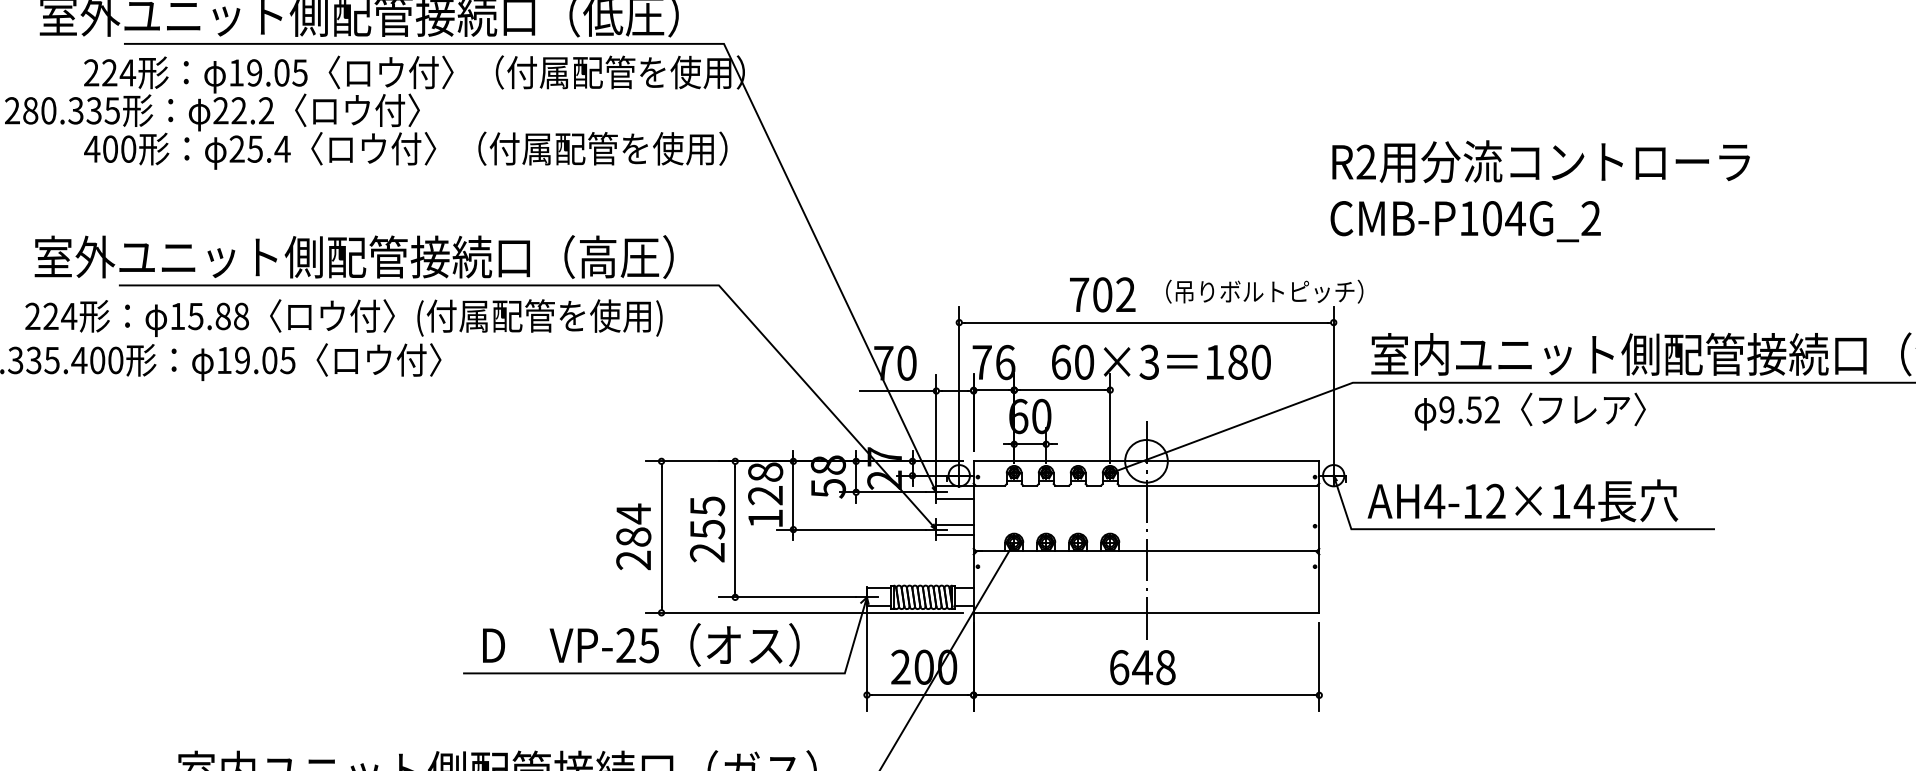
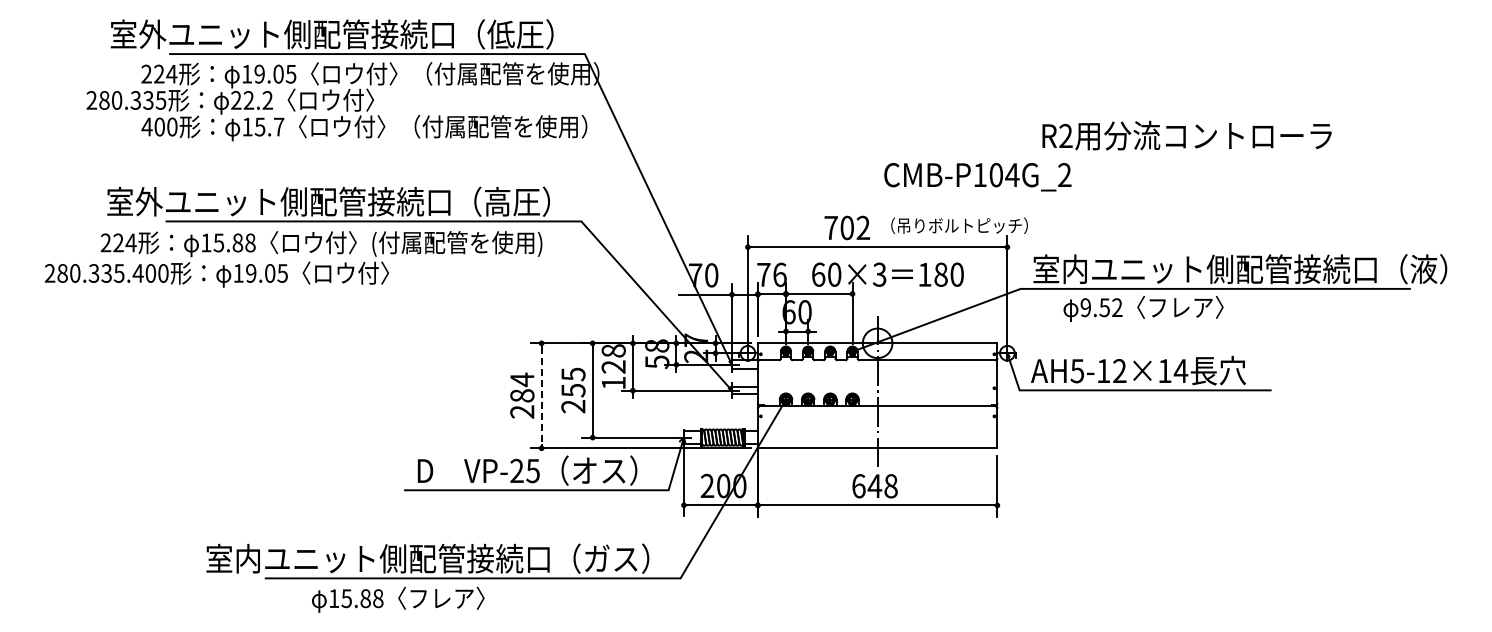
text: (260, 148) -> (263, 126), 25.4 -> 15.7
text: (1540, 161) -> (1186, 135), moved
text: (1465, 222) -> (977, 177), moved
text: (1434, 501) -> (1077, 371), AH4-12×14 -> AH5-12×14
line: (661, 536) -> (541, 395), solid -> dashed

